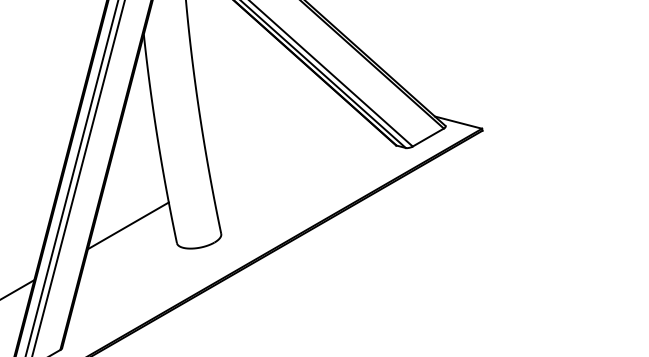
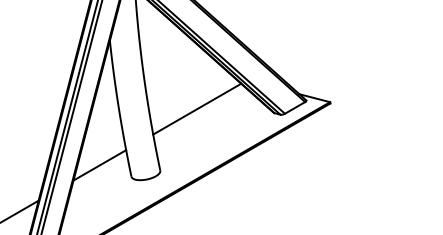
line: (278, 138) -> (197, 108), added

